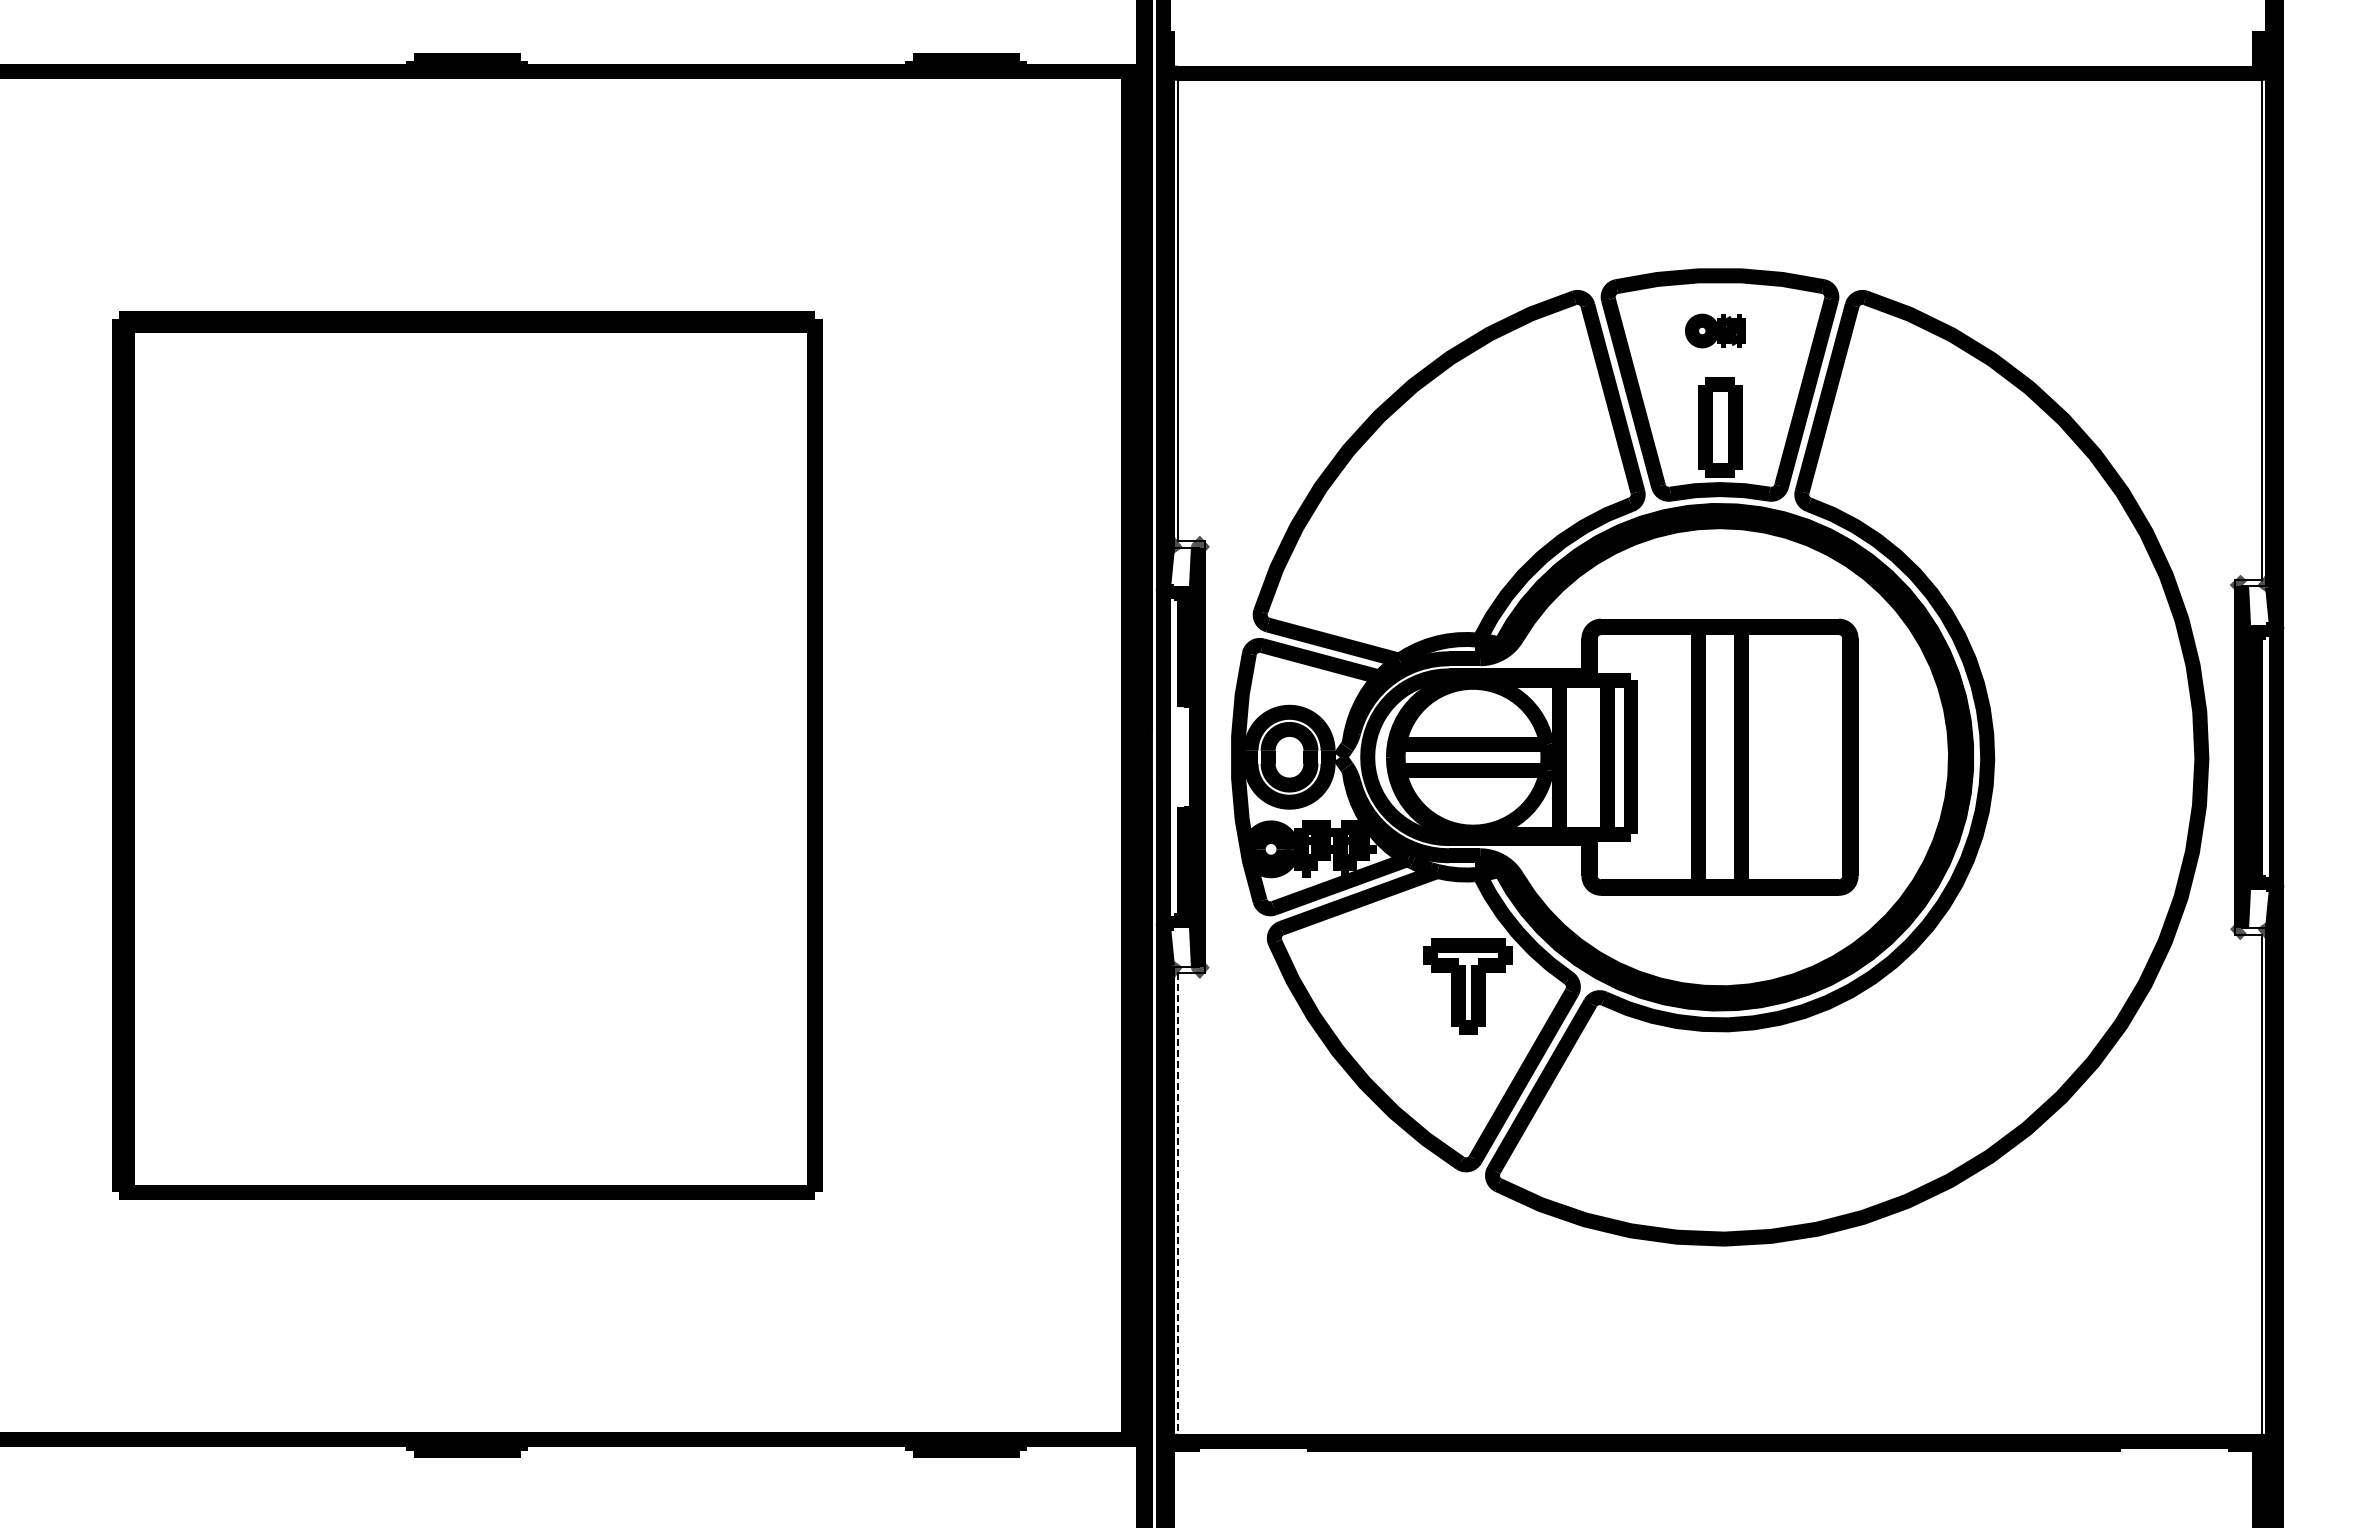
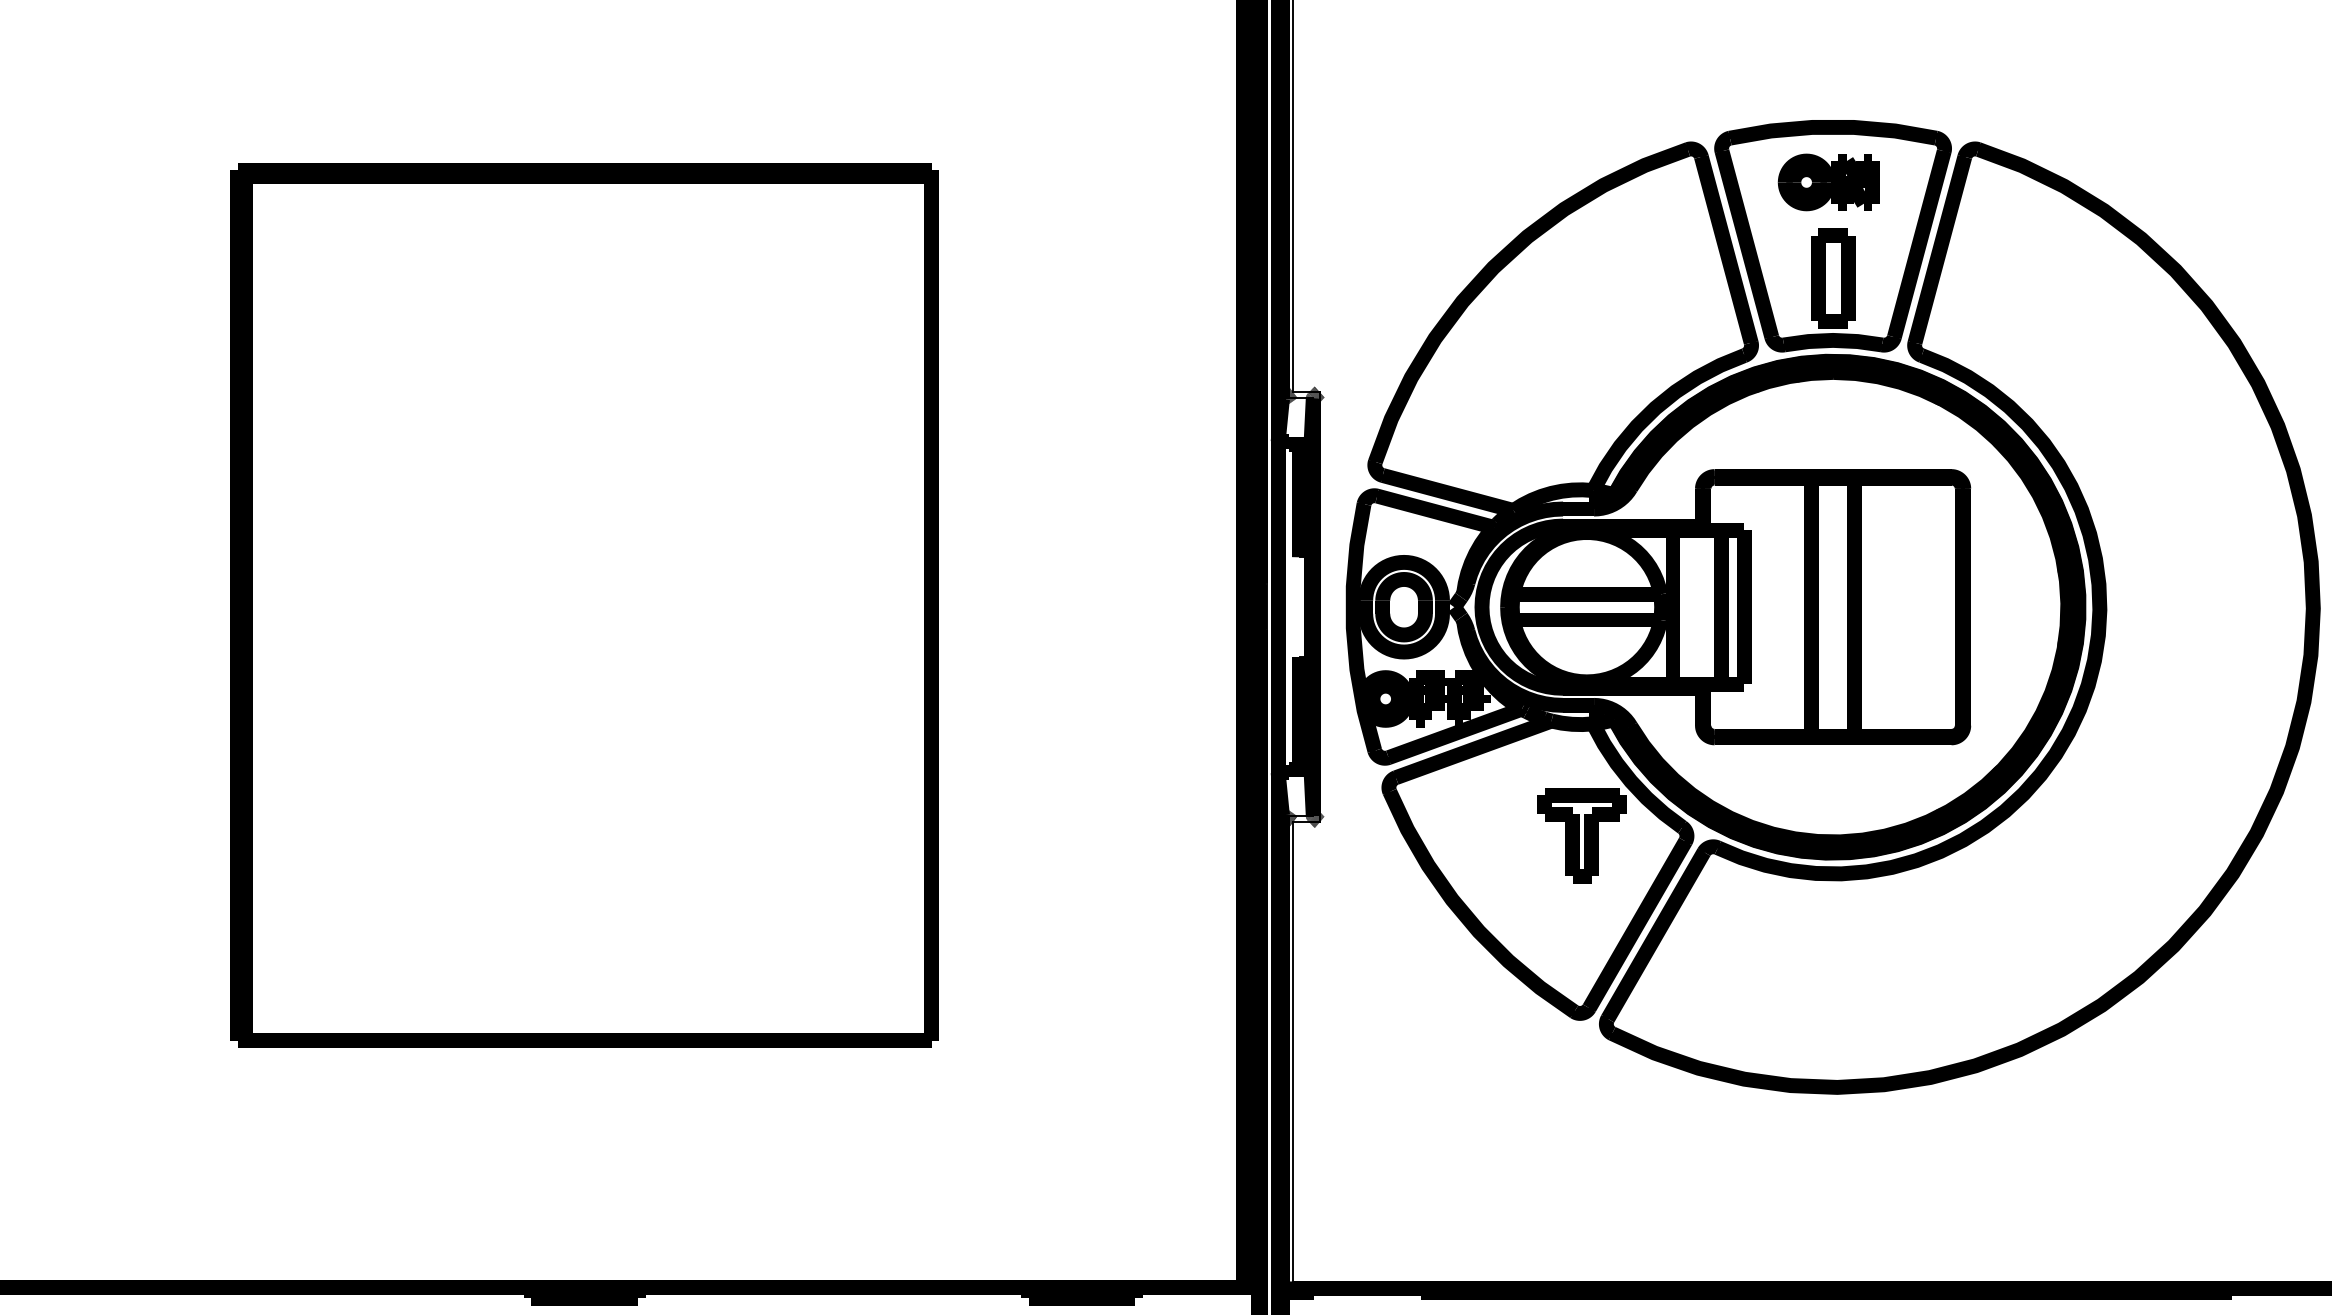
part: (1715, 330) -> (1828, 181), size x1.67
line: (1178, 1207) -> (1293, 1055), dashed -> solid

